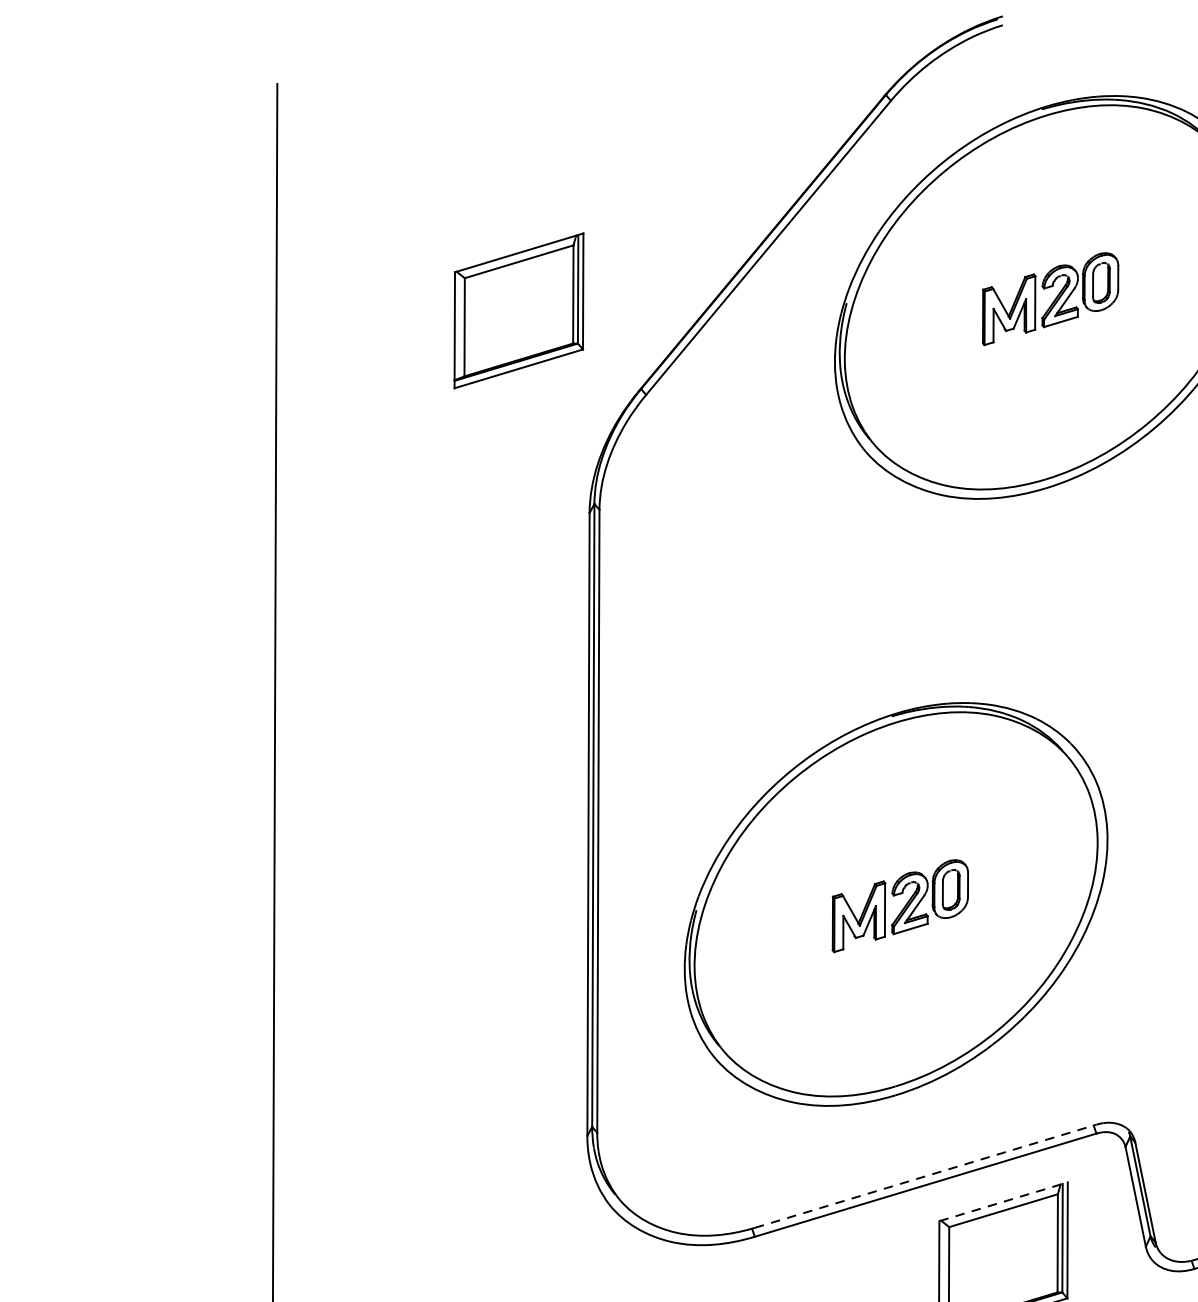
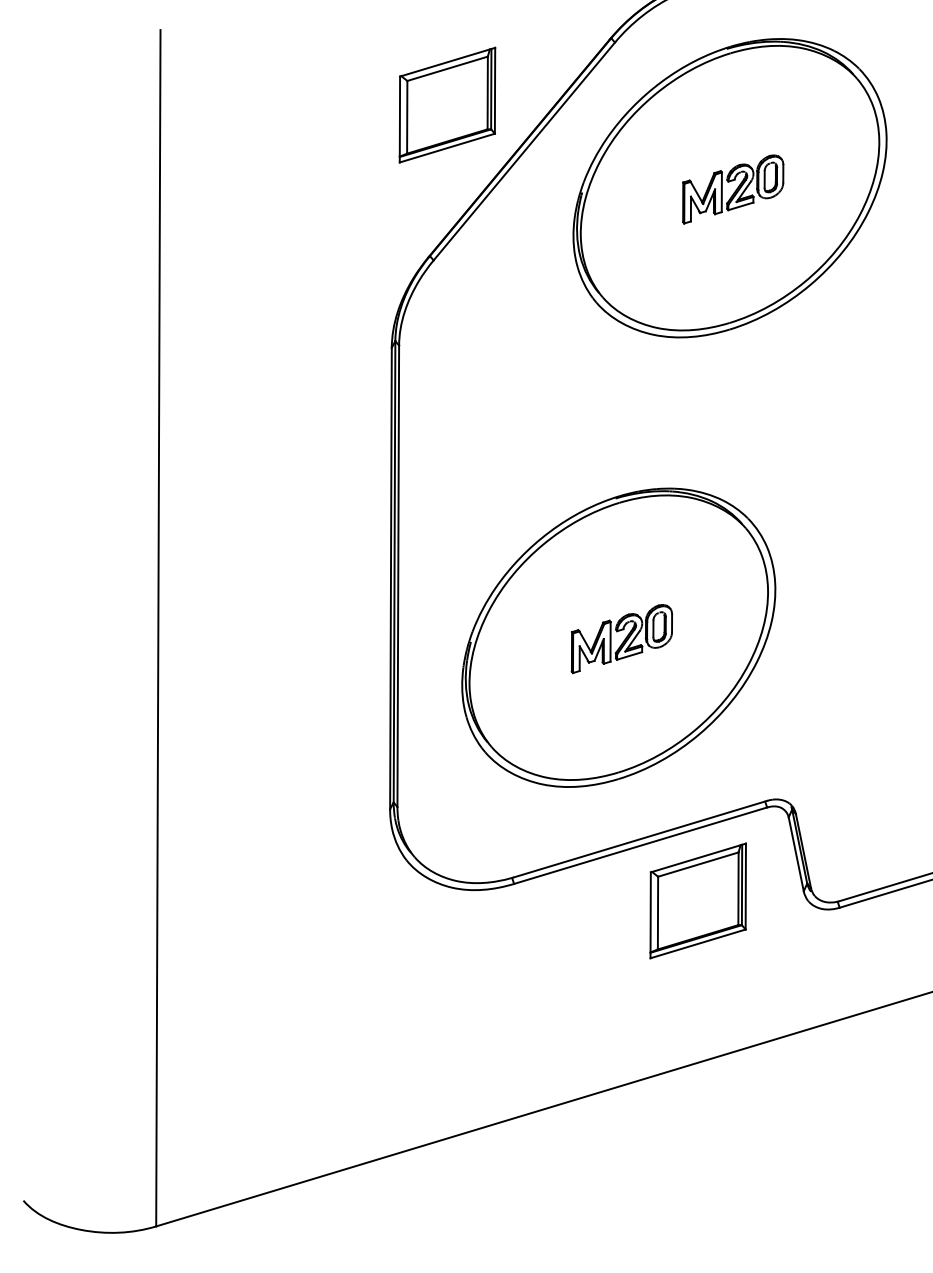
part: (519, 309) -> (447, 104), moved
line: (926, 1175) -> (641, 838), dashed -> solid
line: (1003, 1201) -> (698, 857), dashed -> solid

